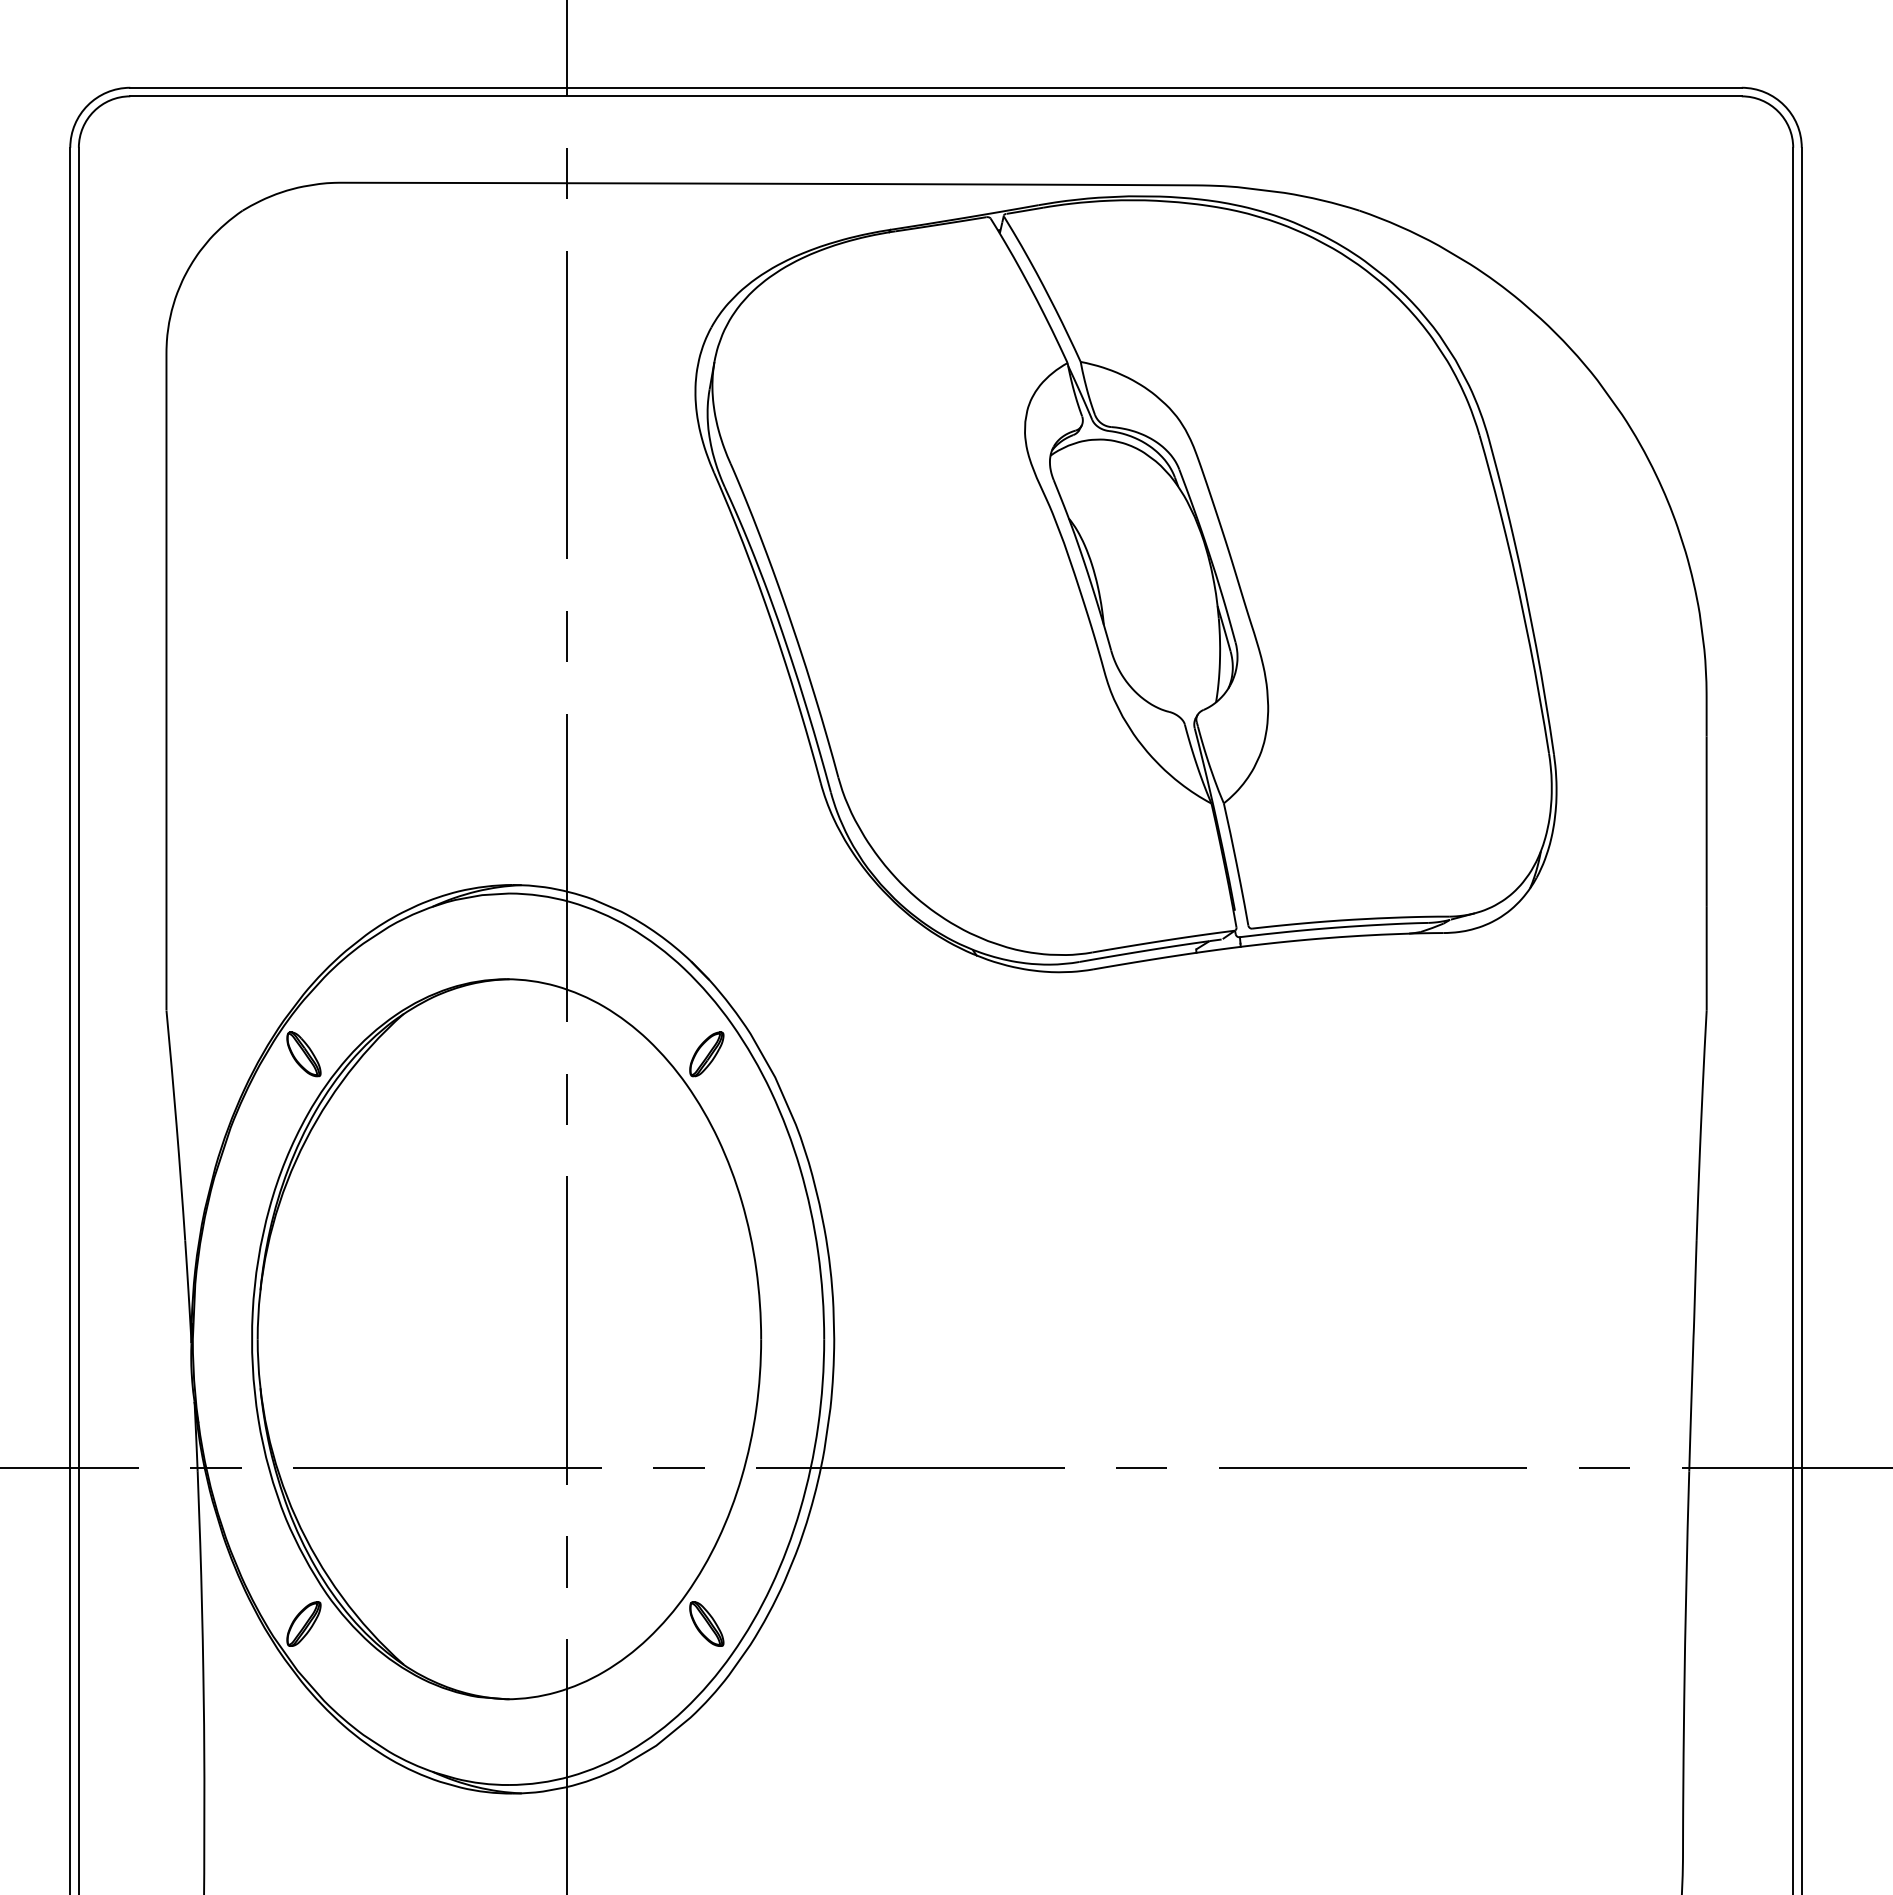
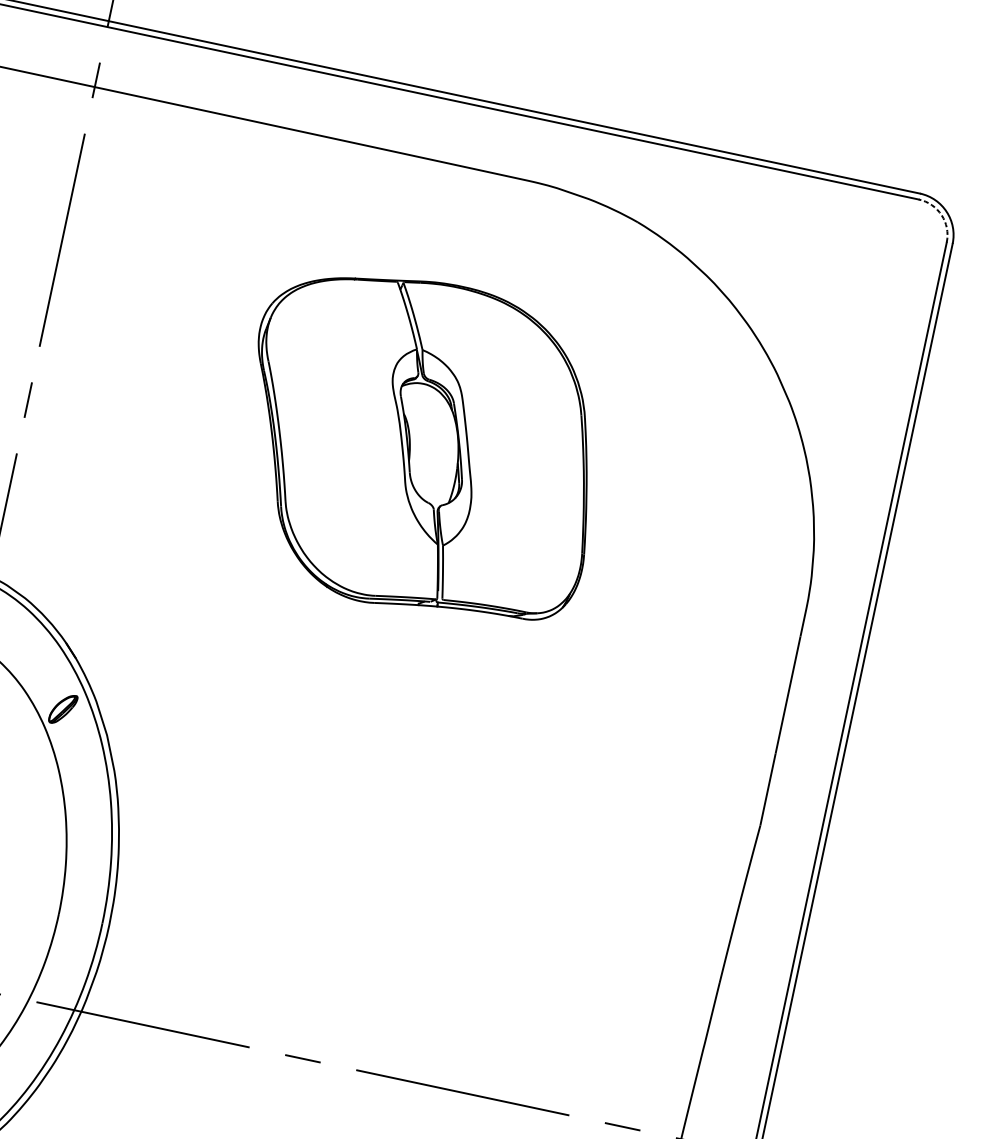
arc: (1778, 111) -> (941, 215), solid -> dashed
part: (1125, 584) -> (421, 446), size x0.6

